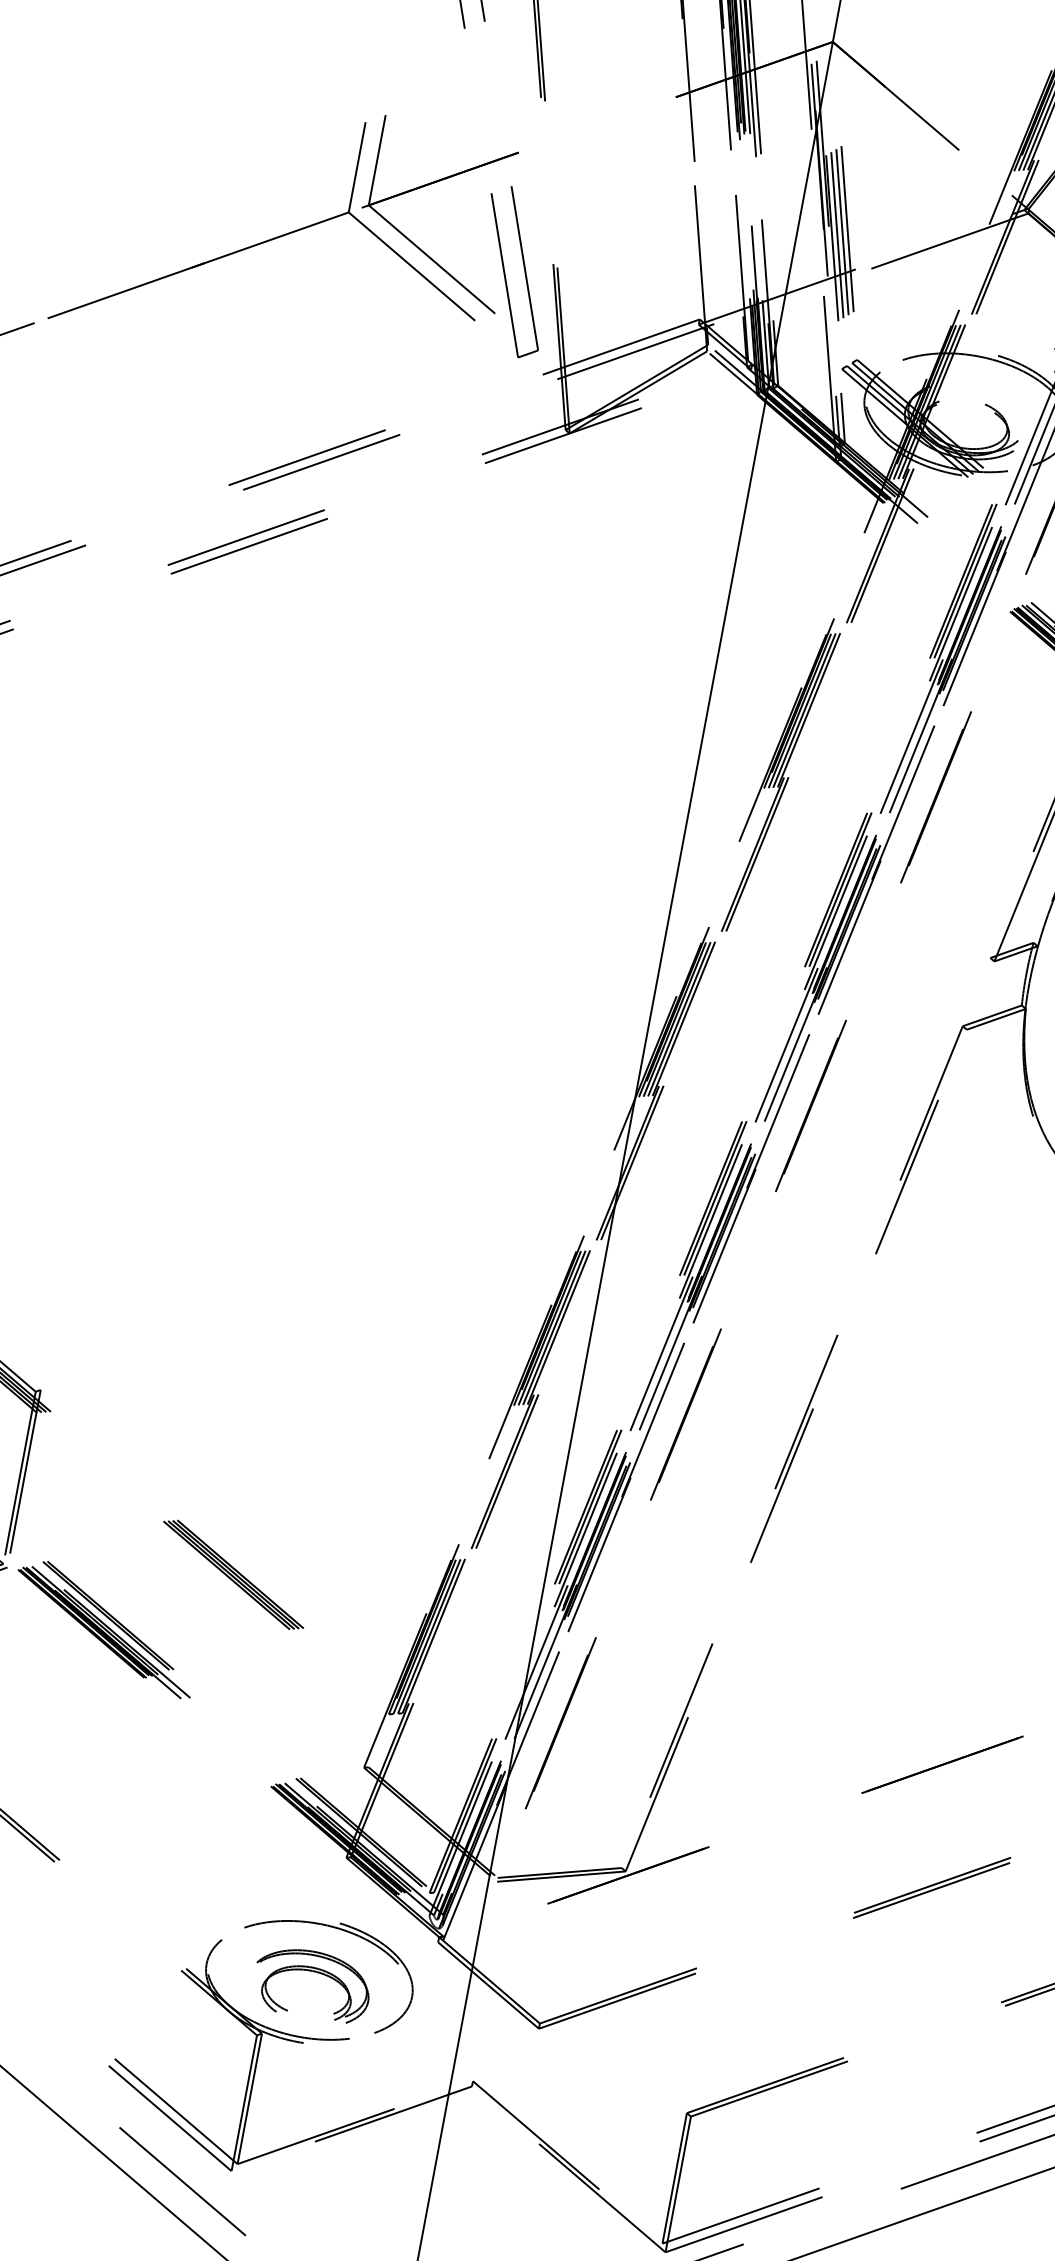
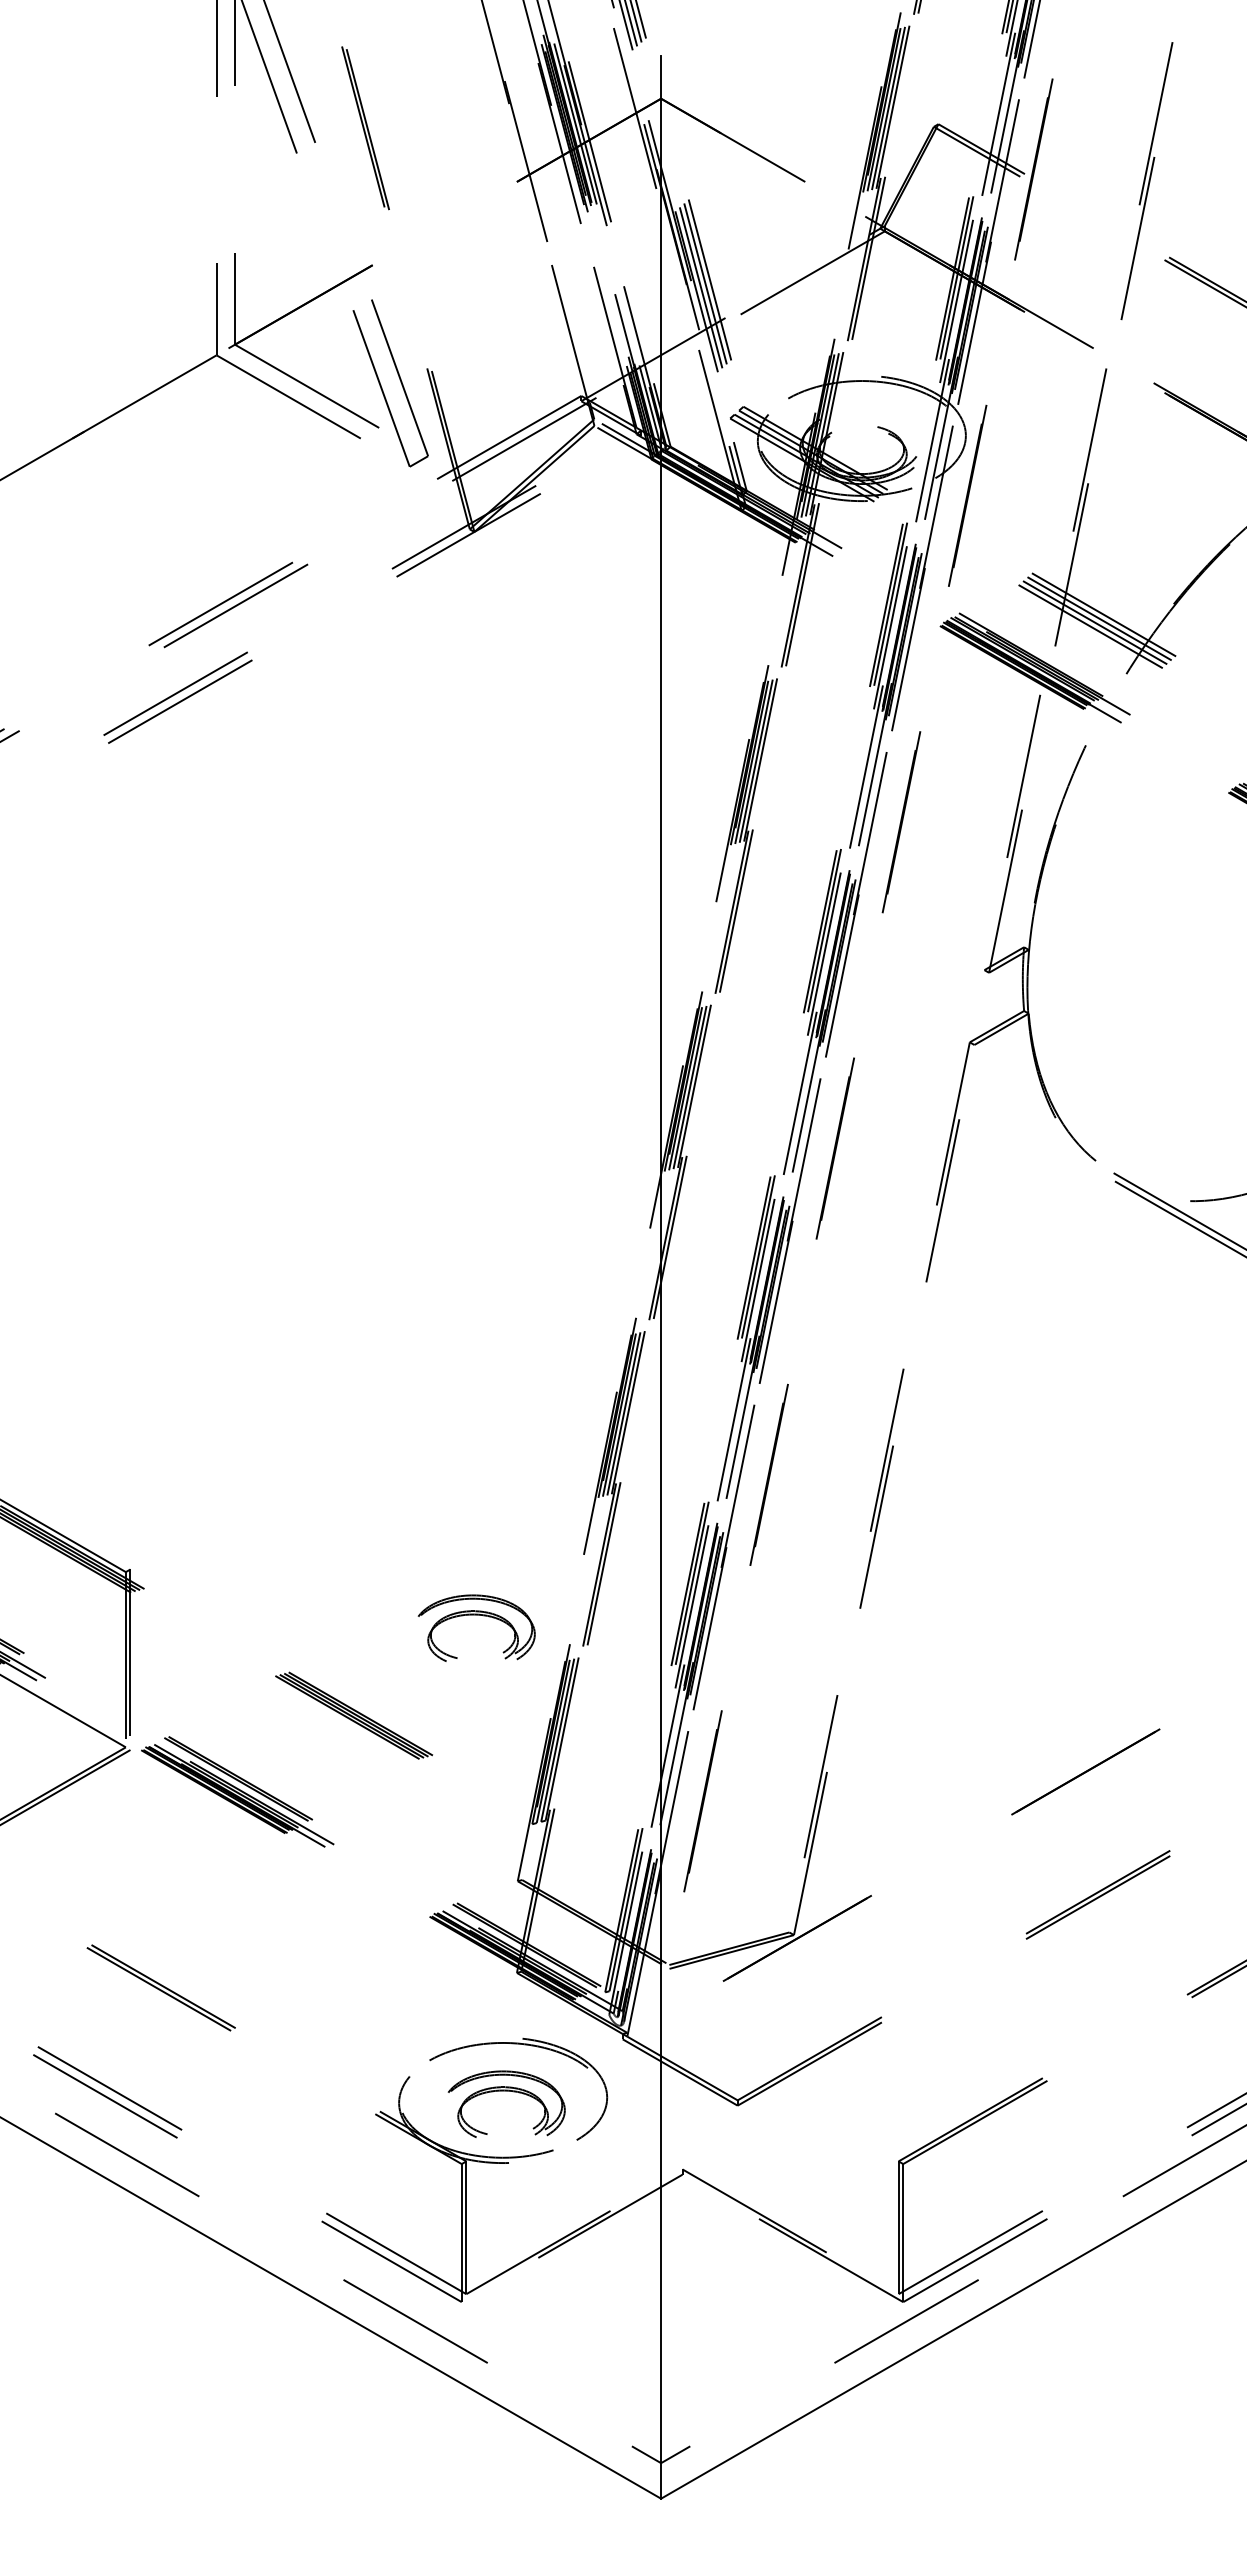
part: (372, 1498) -> (476, 1615), added

